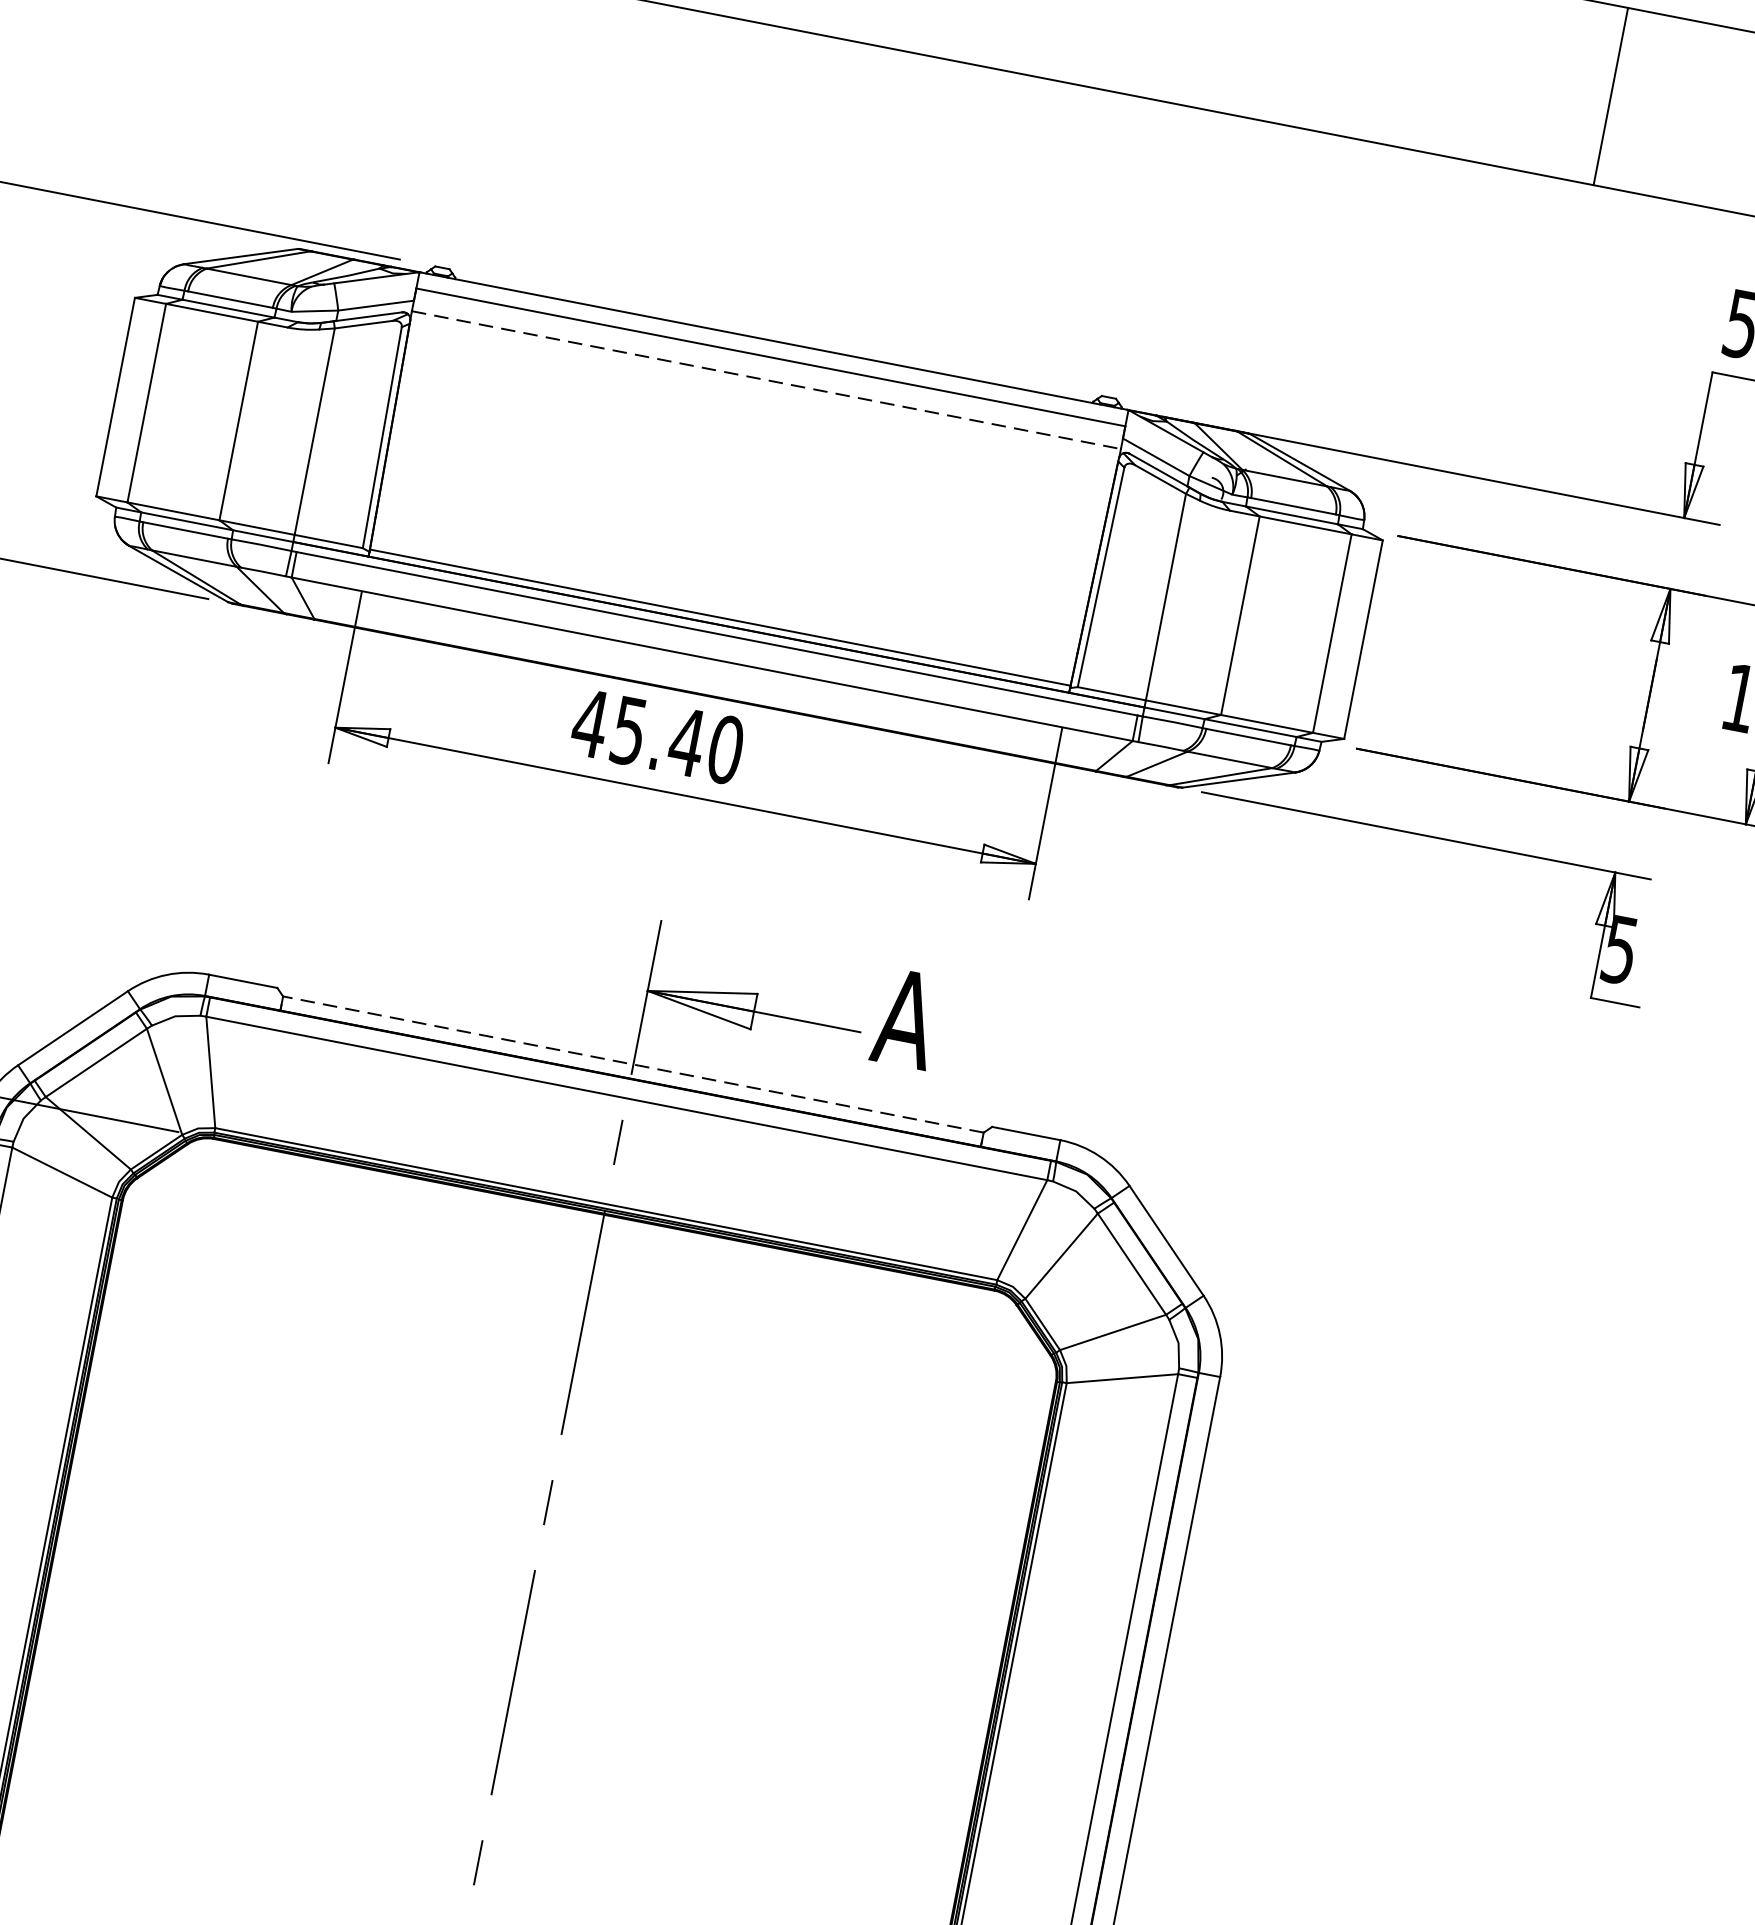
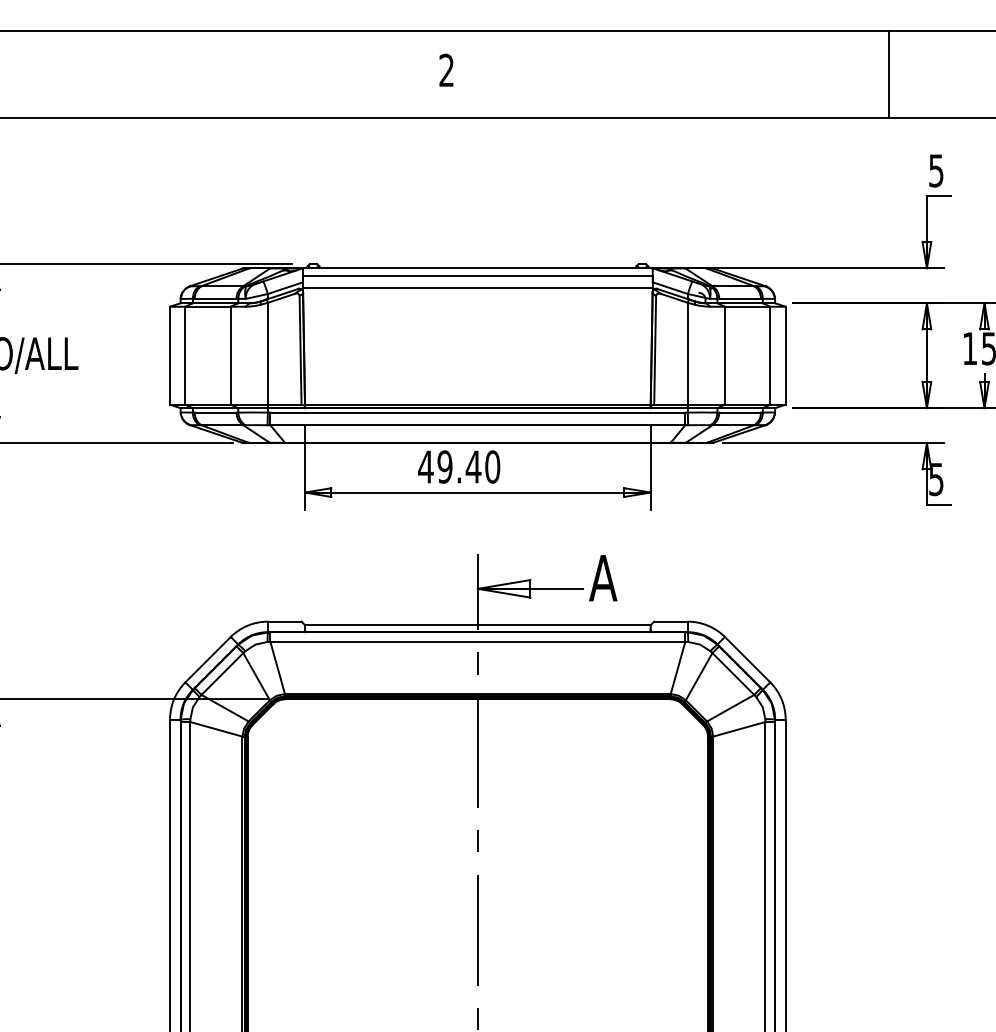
line: (1611, 96) -> (889, 74), moved
line: (765, 379) -> (477, 287), dashed -> solid
text: (628, 729) -> (444, 466), 45.40 -> 49.40
line: (632, 1065) -> (477, 625), dashed -> solid

